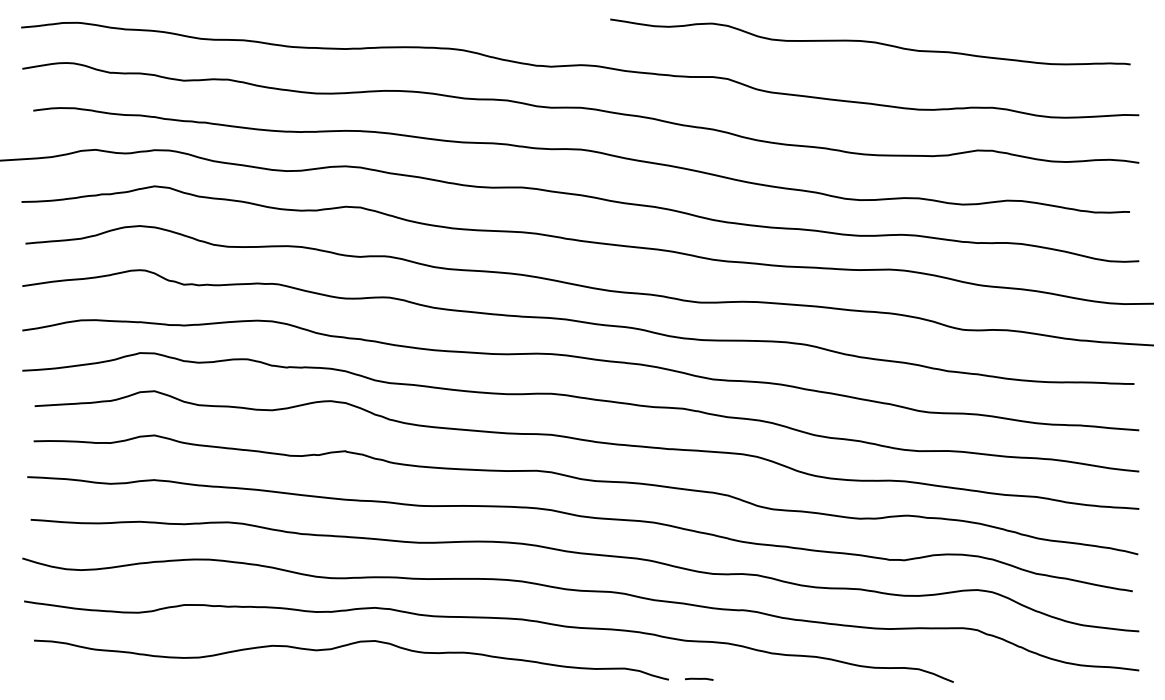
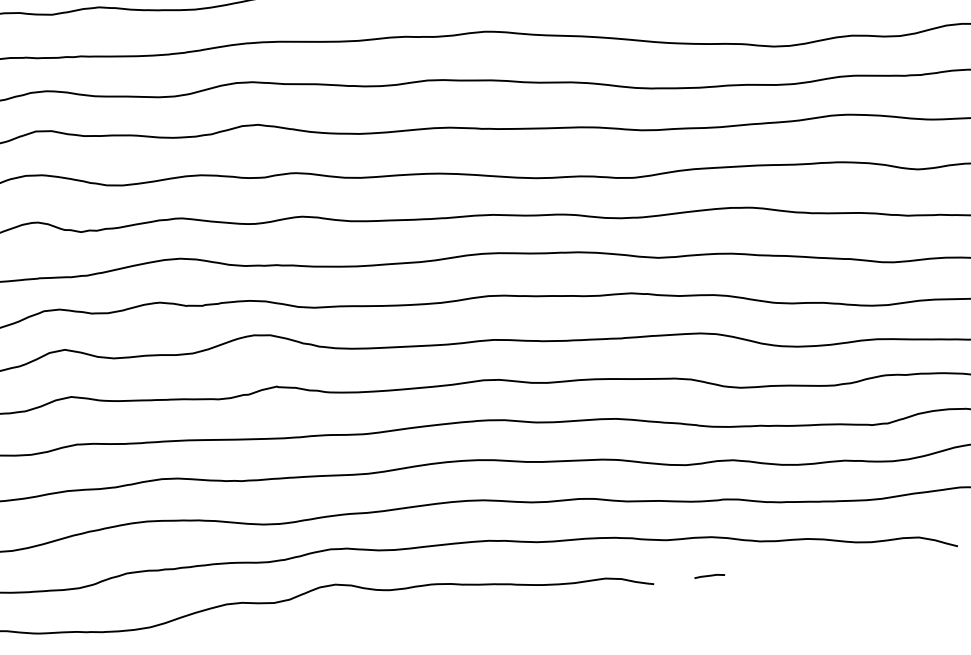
line: (699, 678) -> (709, 575), moved

